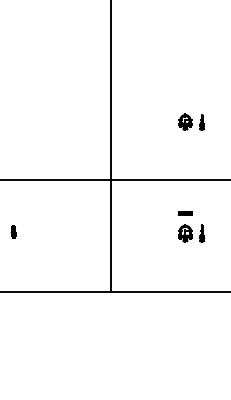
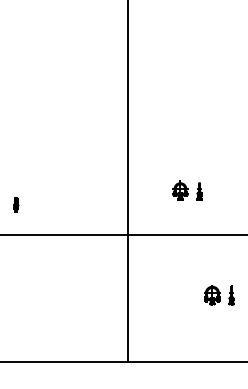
part: (191, 121) -> (187, 190), moved
part: (184, 213) -> (211, 272), removed
part: (13, 231) -> (16, 204), moved

